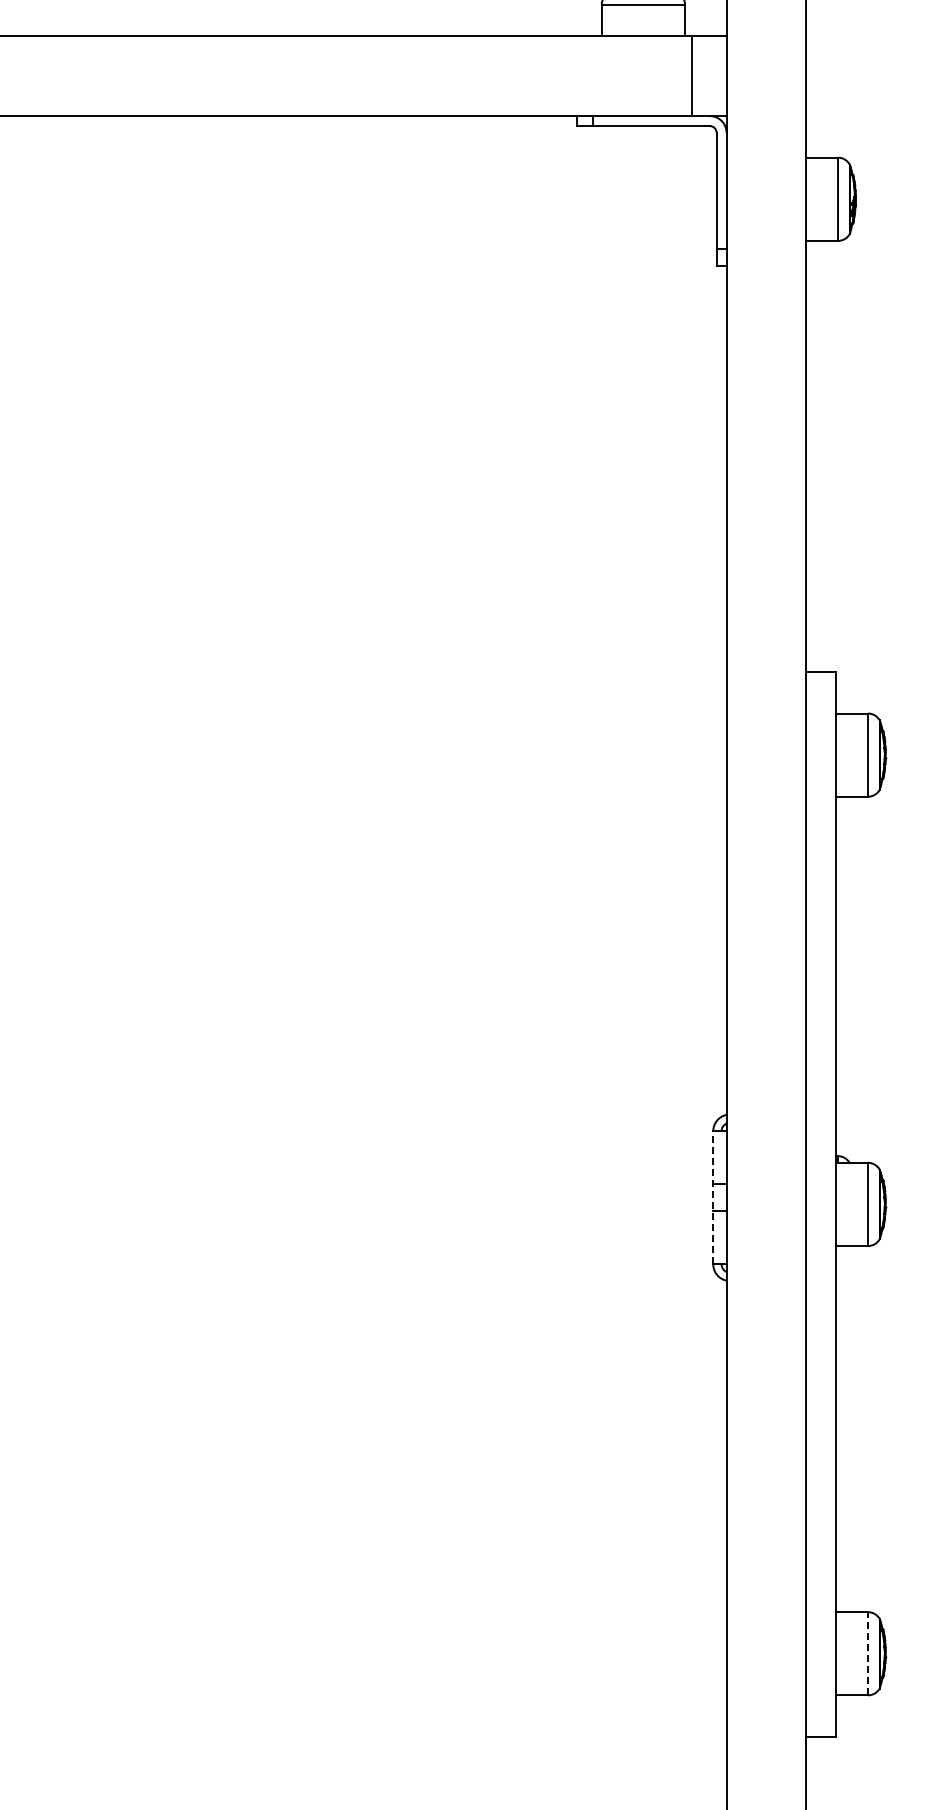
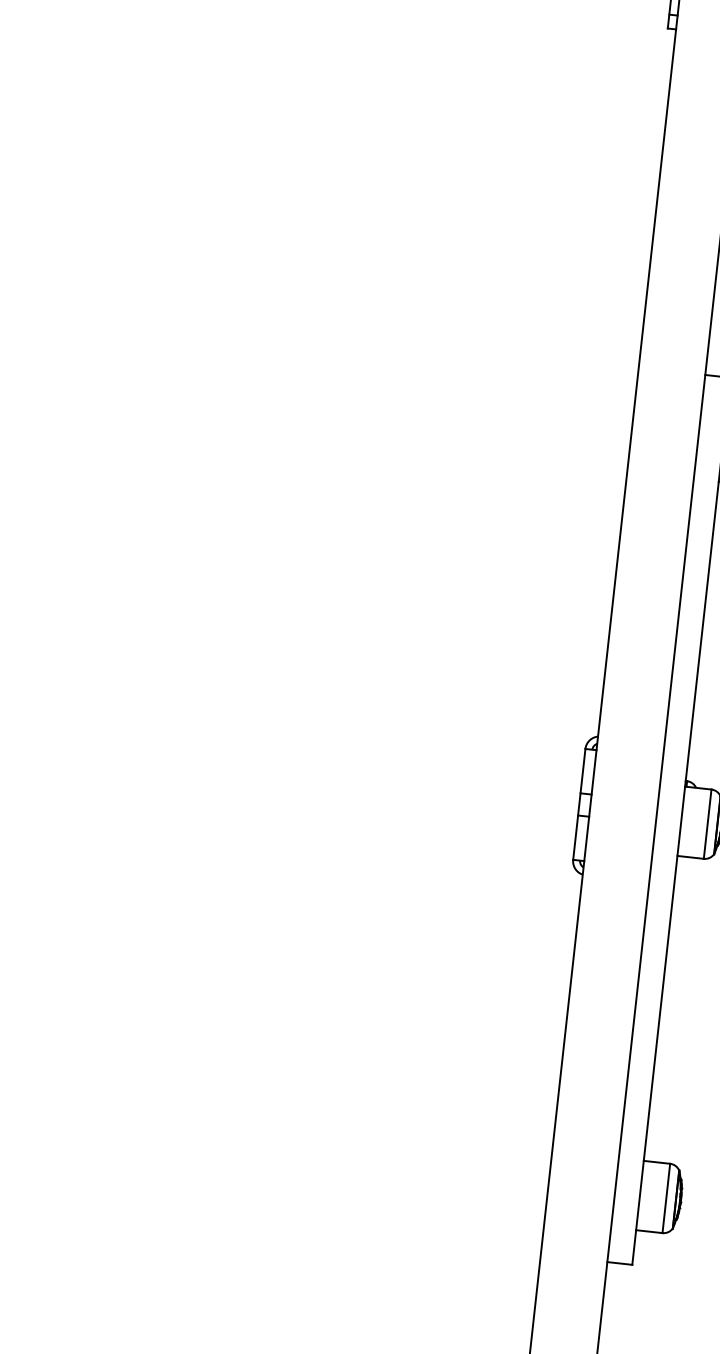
line: (713, 1197) -> (579, 804), dashed -> solid
line: (868, 1653) -> (666, 1198), dashed -> solid

